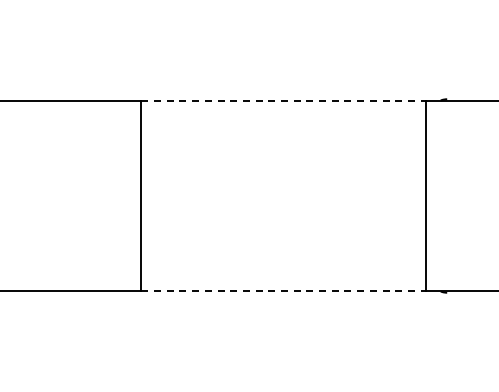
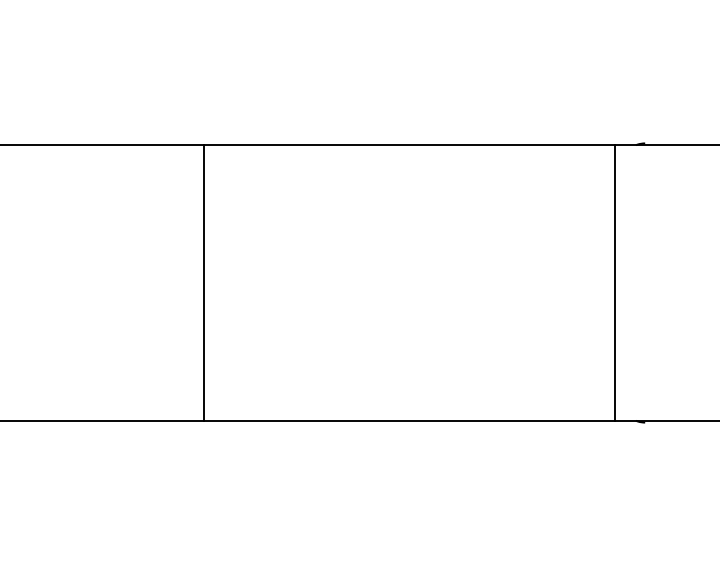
line: (284, 100) -> (410, 145), dashed -> solid
line: (284, 291) -> (410, 420), dashed -> solid

